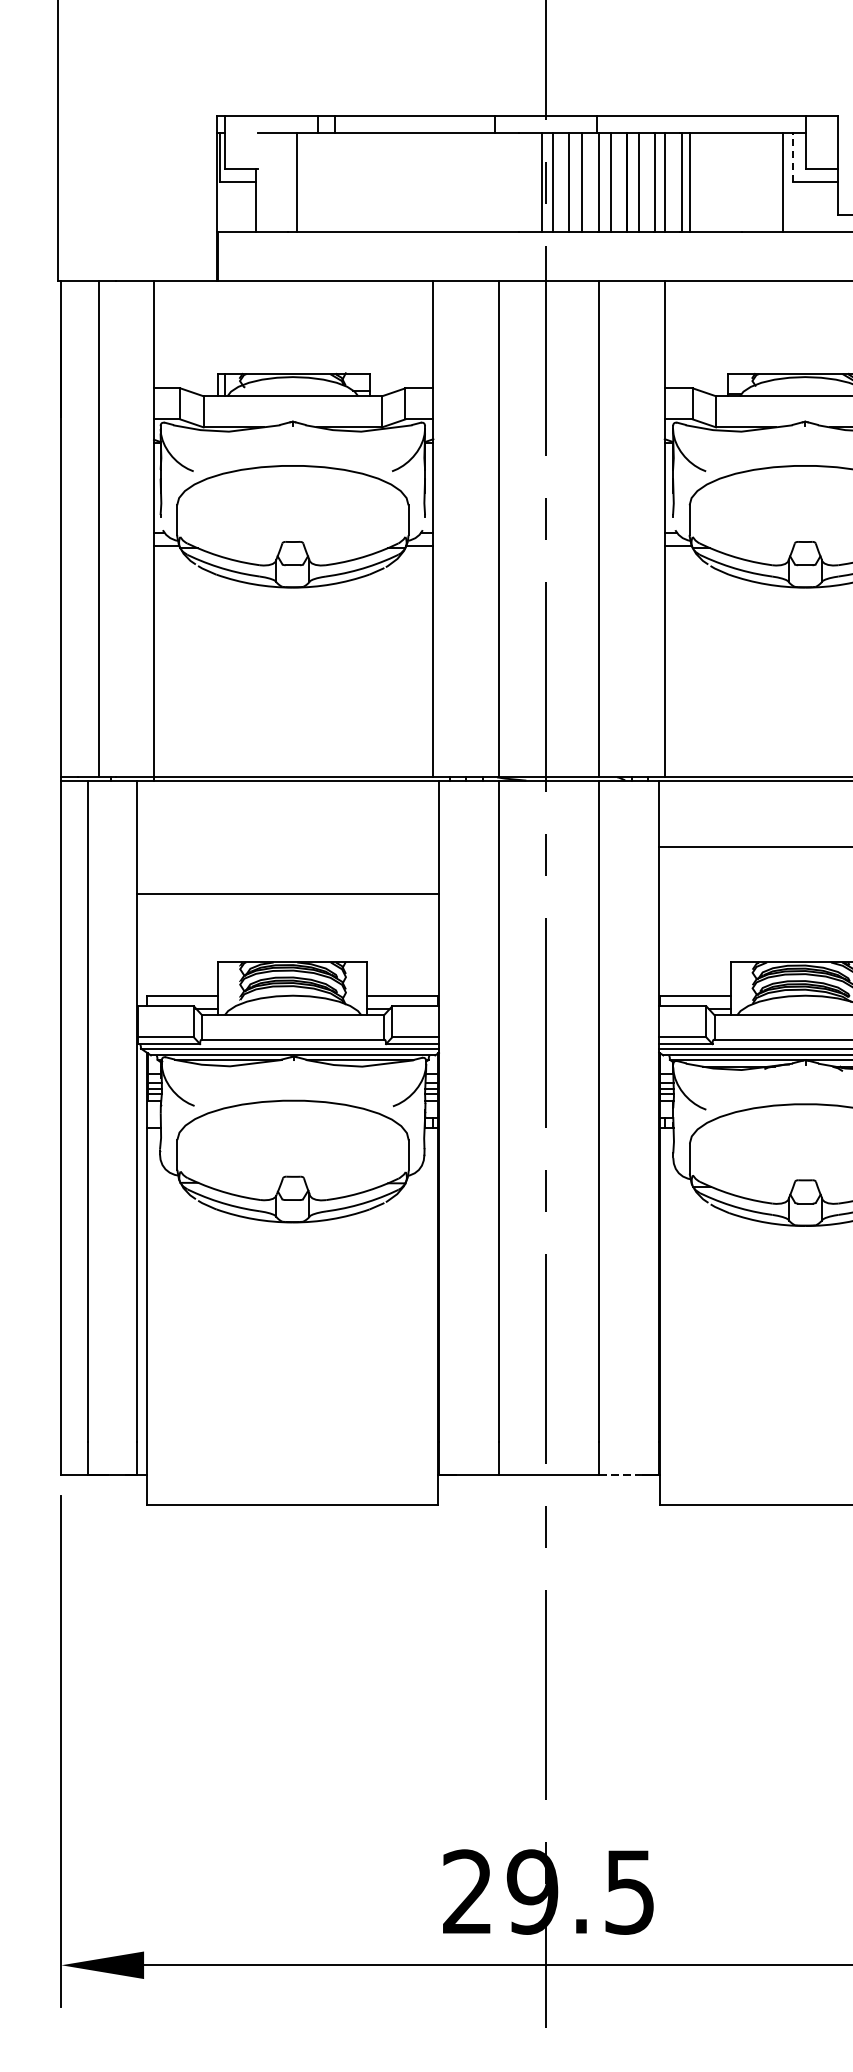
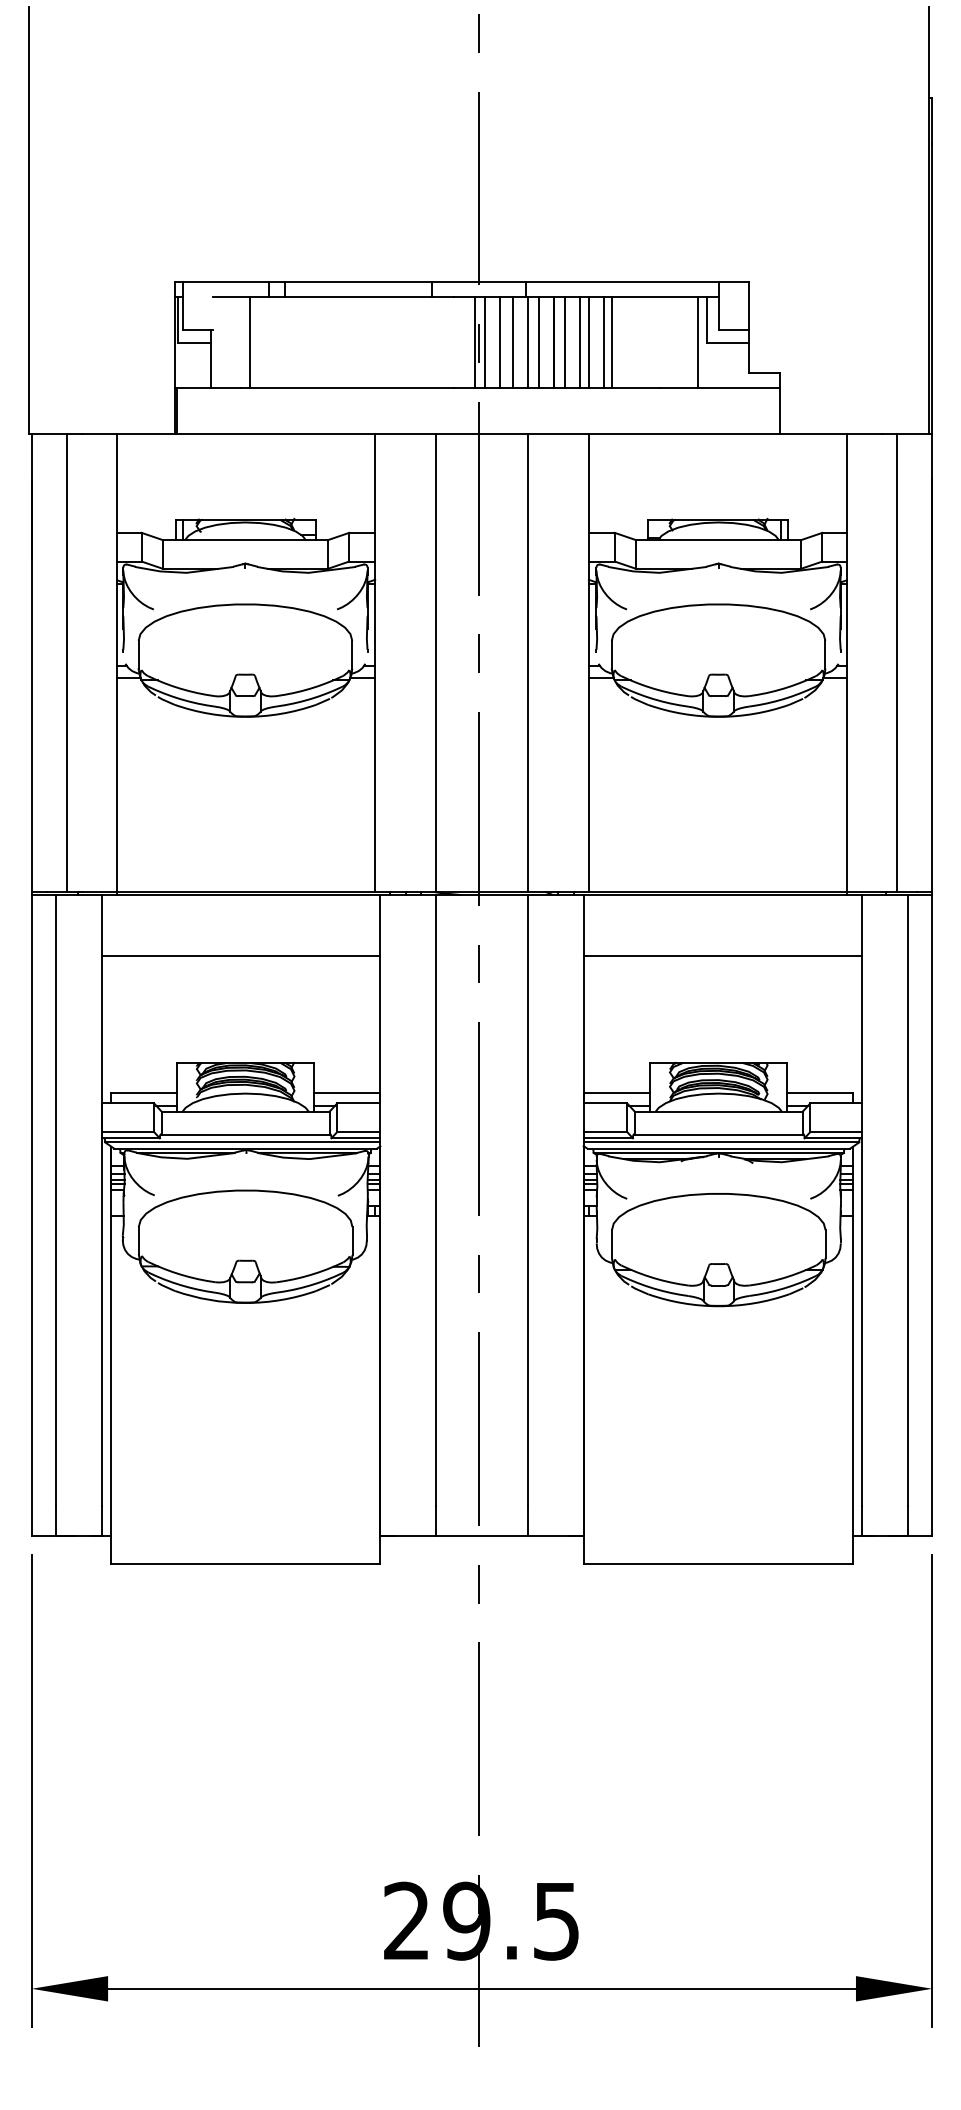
line: (793, 157) -> (707, 319), dashed -> solid
line: (287, 894) -> (240, 956), moved
line: (620, 1475) -> (547, 1536), dashed -> solid

